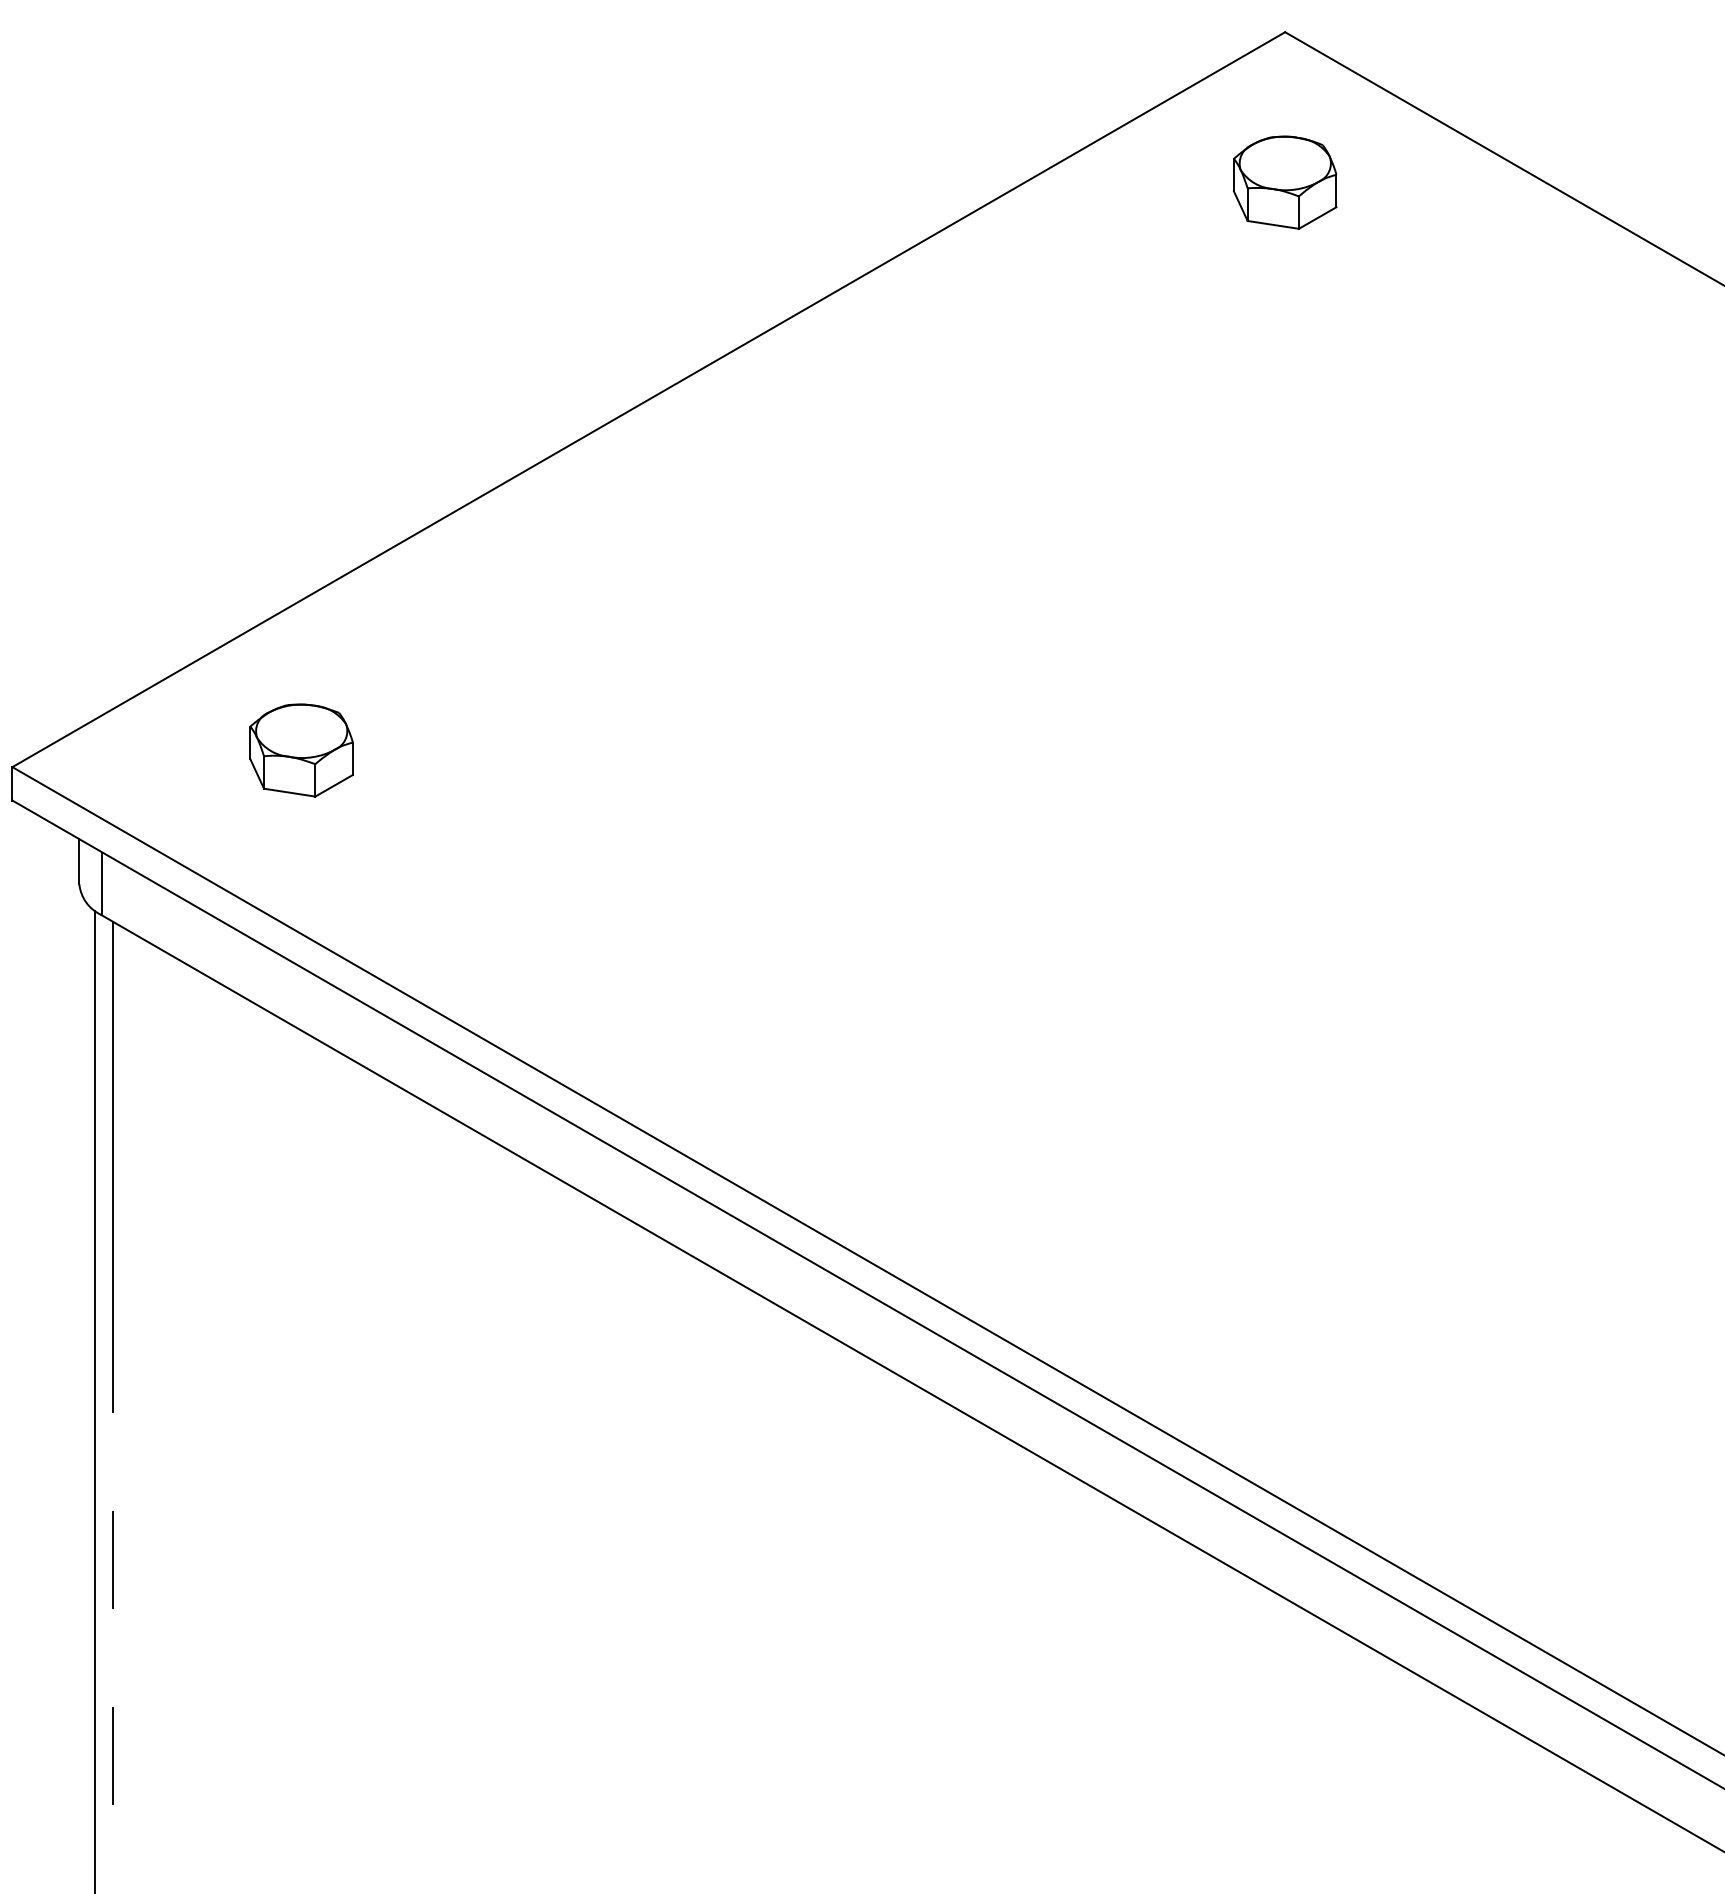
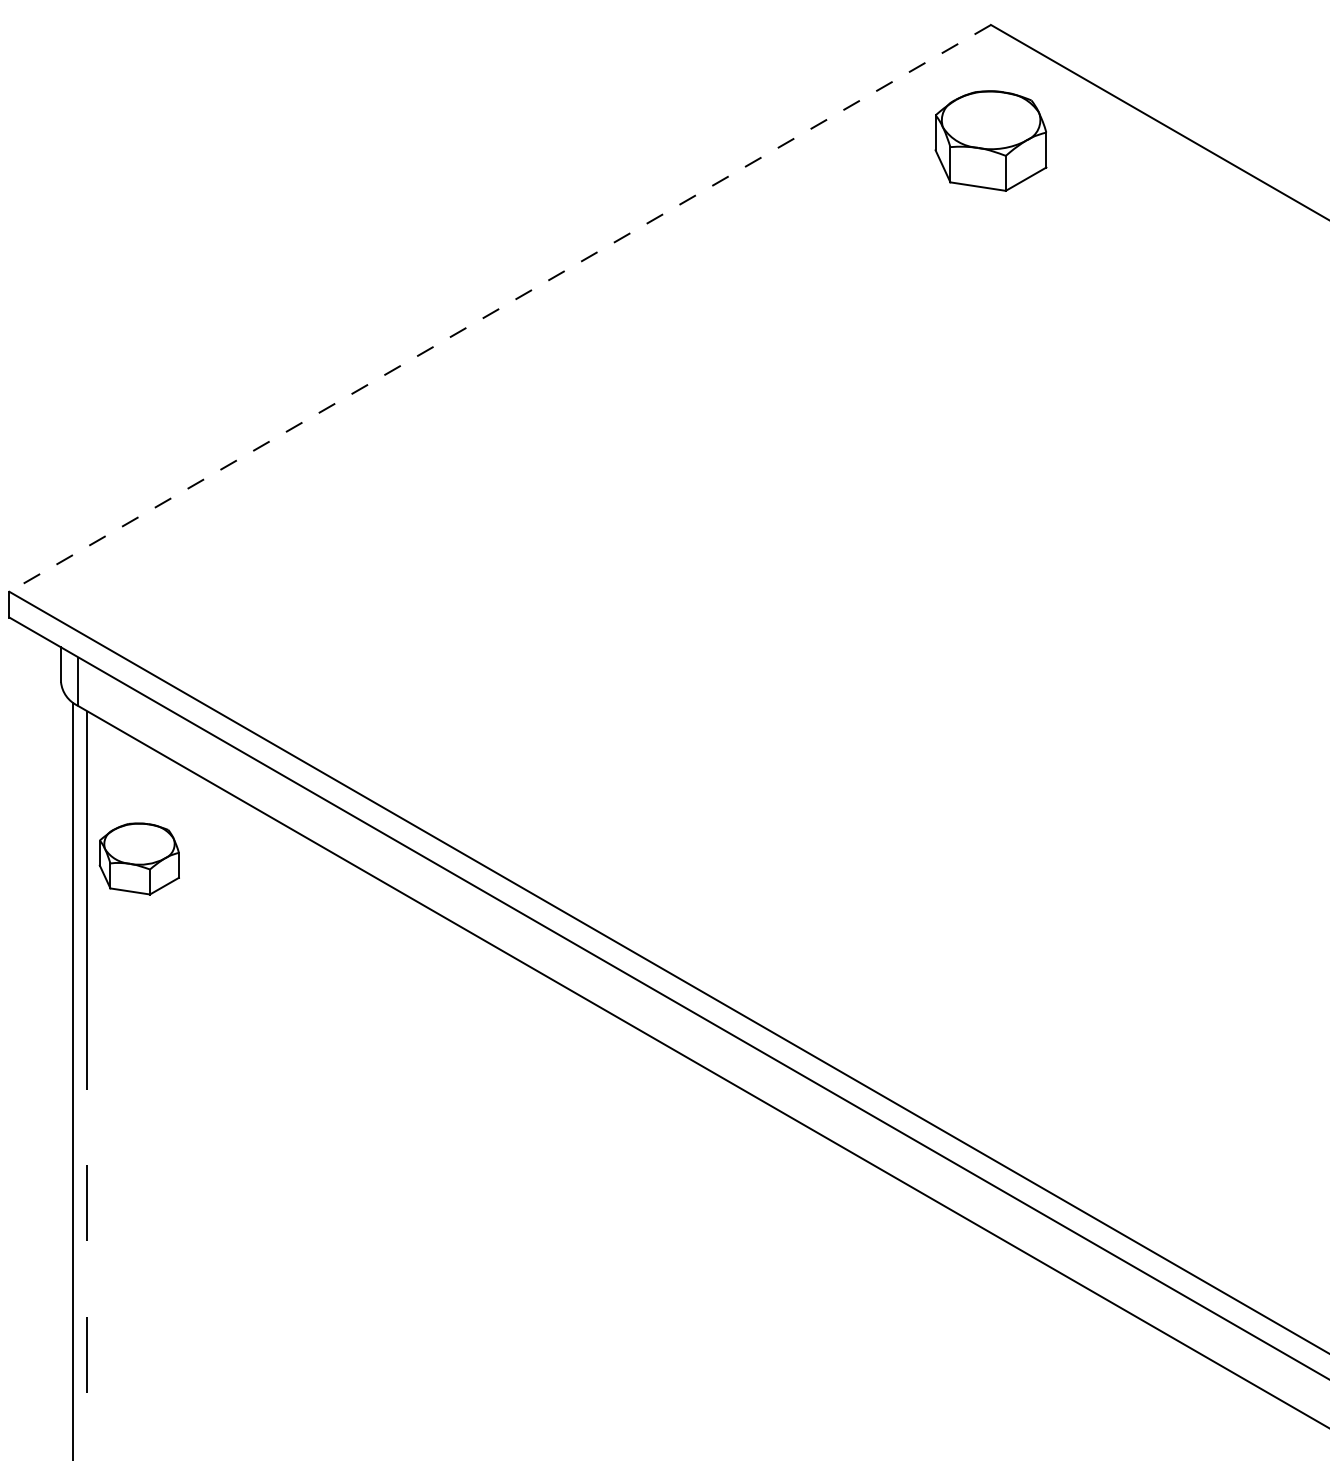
part: (1284, 182) -> (990, 140), size x1.4
line: (649, 399) -> (500, 308), solid -> dashed
part: (300, 749) -> (138, 858), moved

